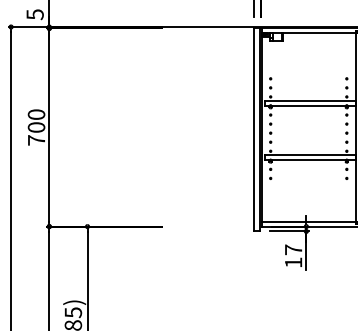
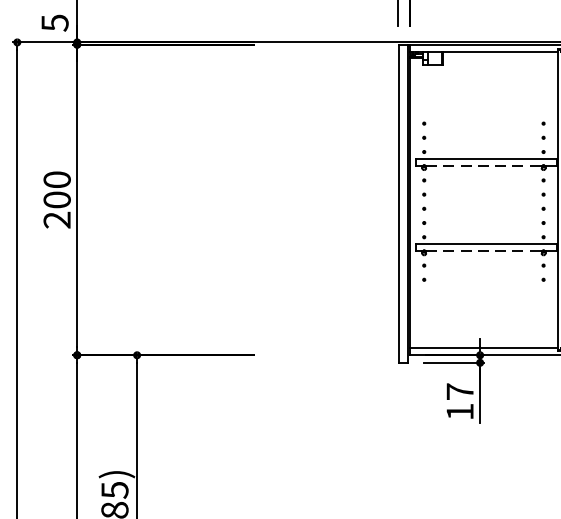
line: (308, 105) -> (483, 165), solid -> dashed
text: (35, 140) -> (55, 220), 700 -> 200
line: (308, 160) -> (483, 251), solid -> dashed

